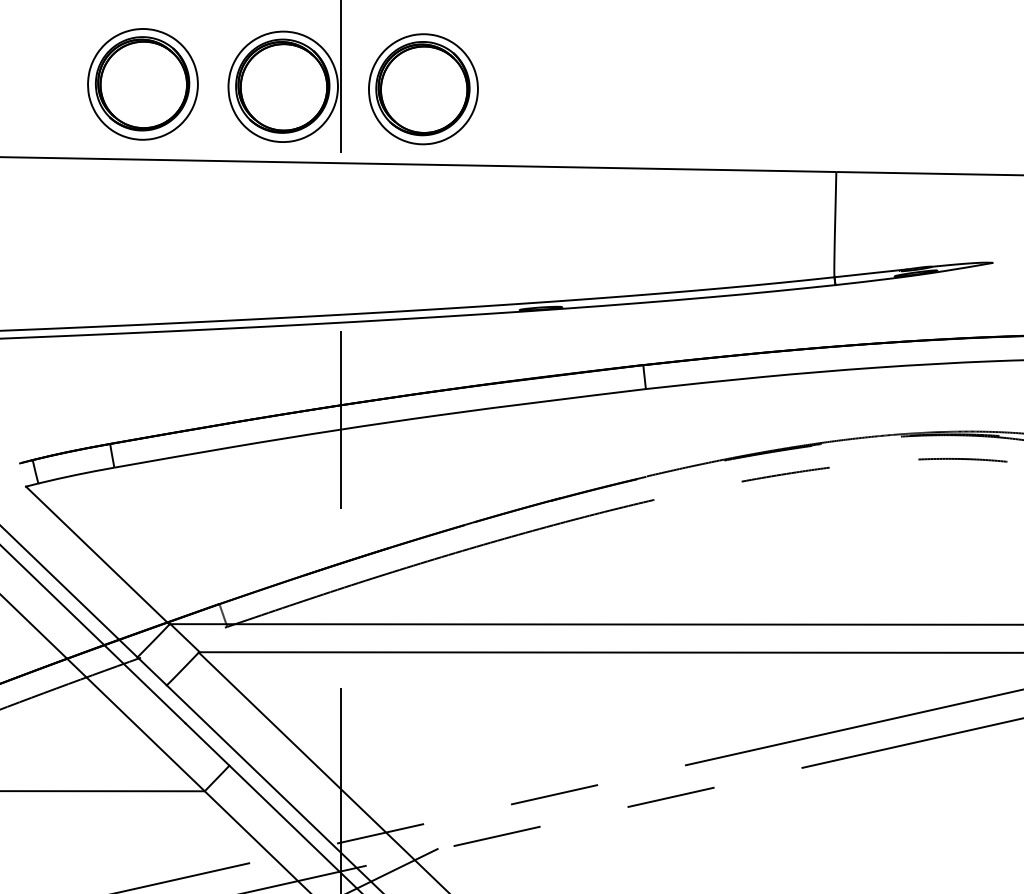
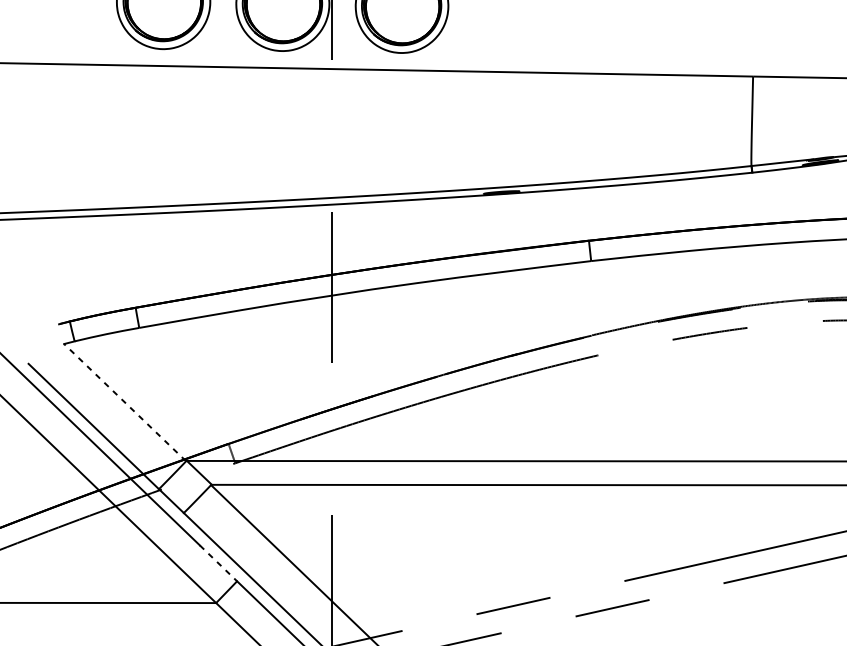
line: (97, 555) -> (124, 402), solid -> dashed
line: (207, 744) -> (218, 563), solid -> dashed

